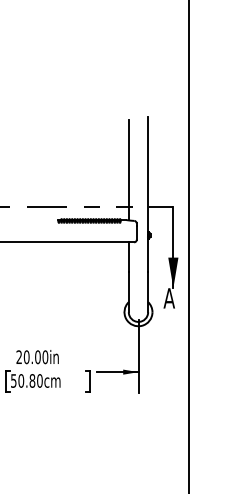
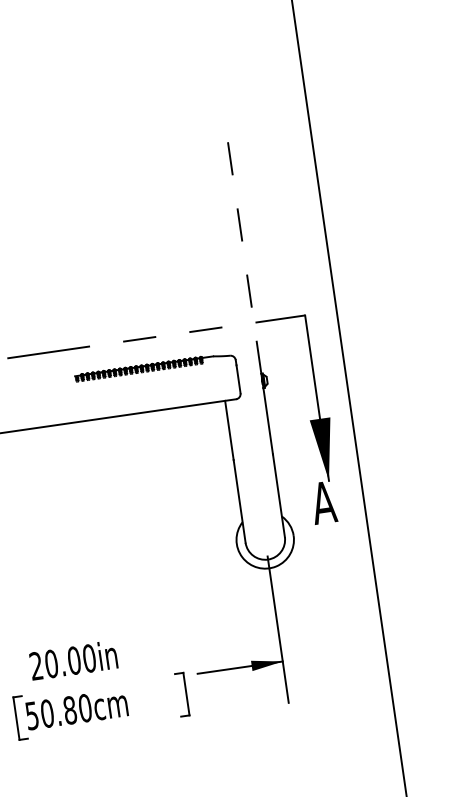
line: (128, 170) -> (203, 255), removed
line: (148, 174) -> (245, 257), solid -> dashed

